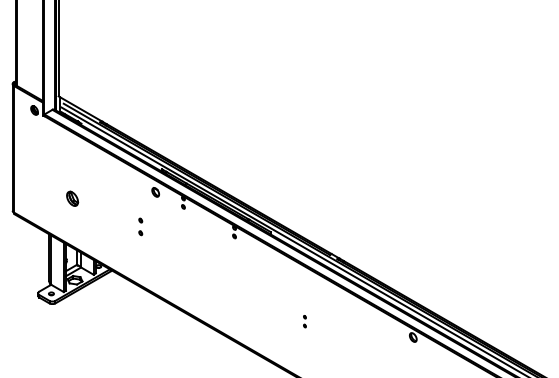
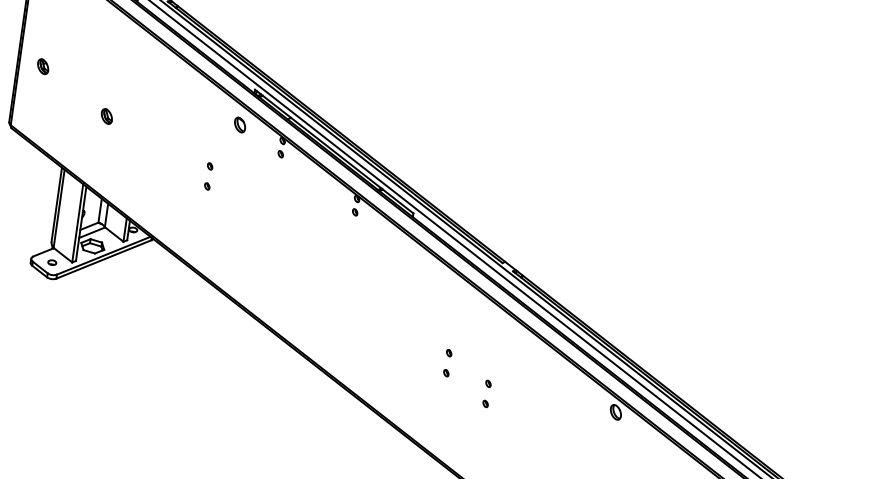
part: (28, 172) -> (42, 65), added
part: (72, 198) -> (106, 116), size x0.62
part: (304, 321) -> (447, 362), size x1.43
part: (331, 337) -> (486, 394), added

